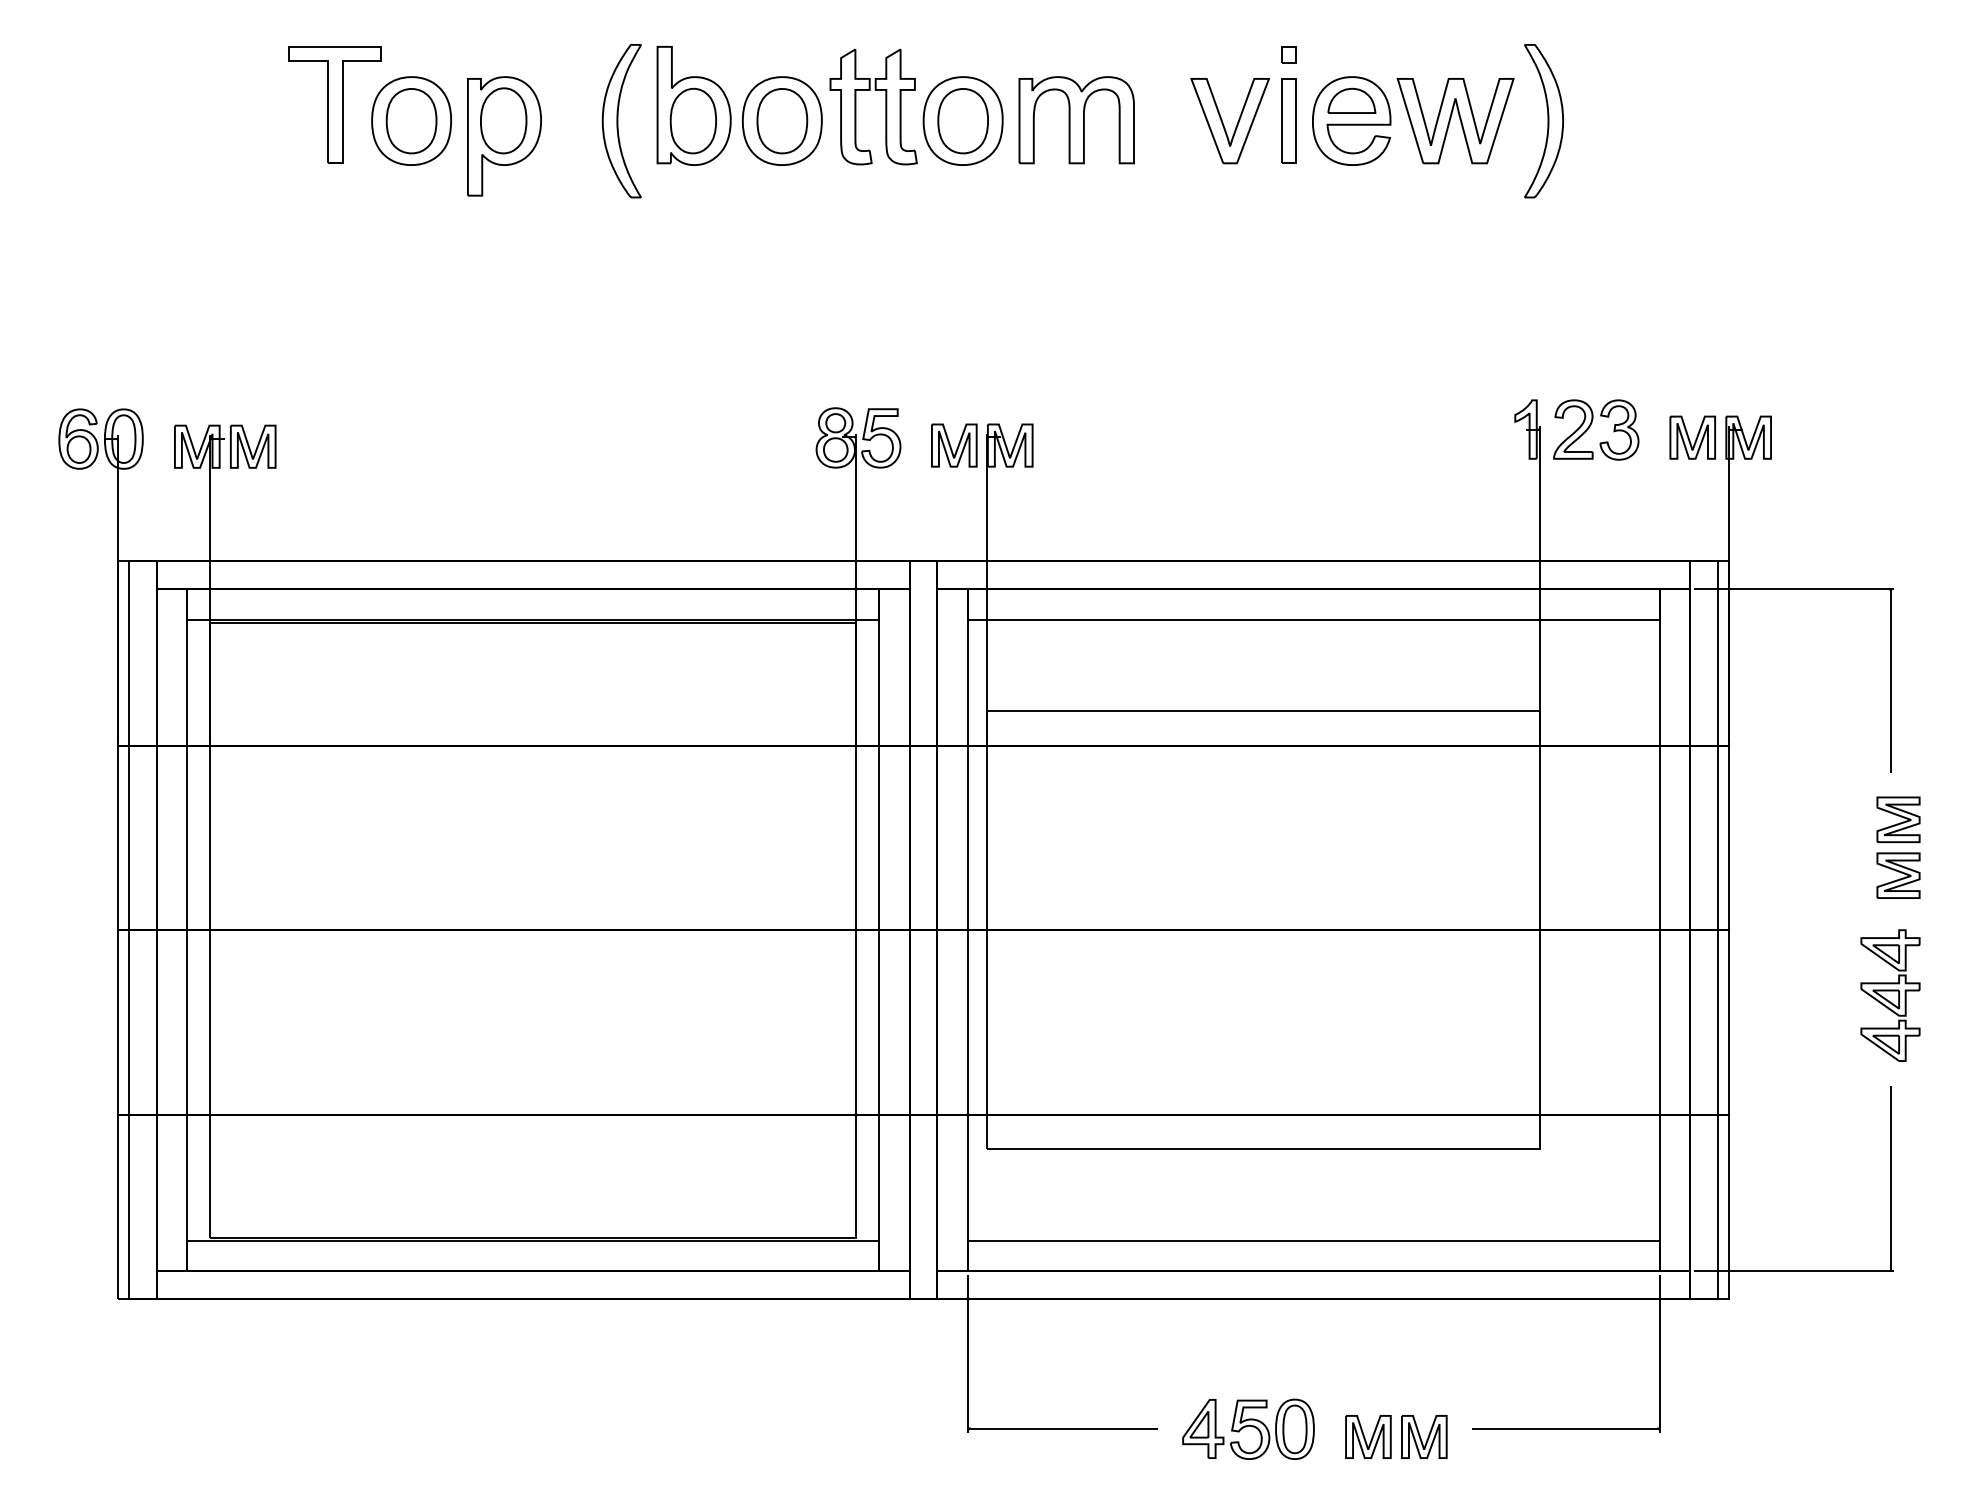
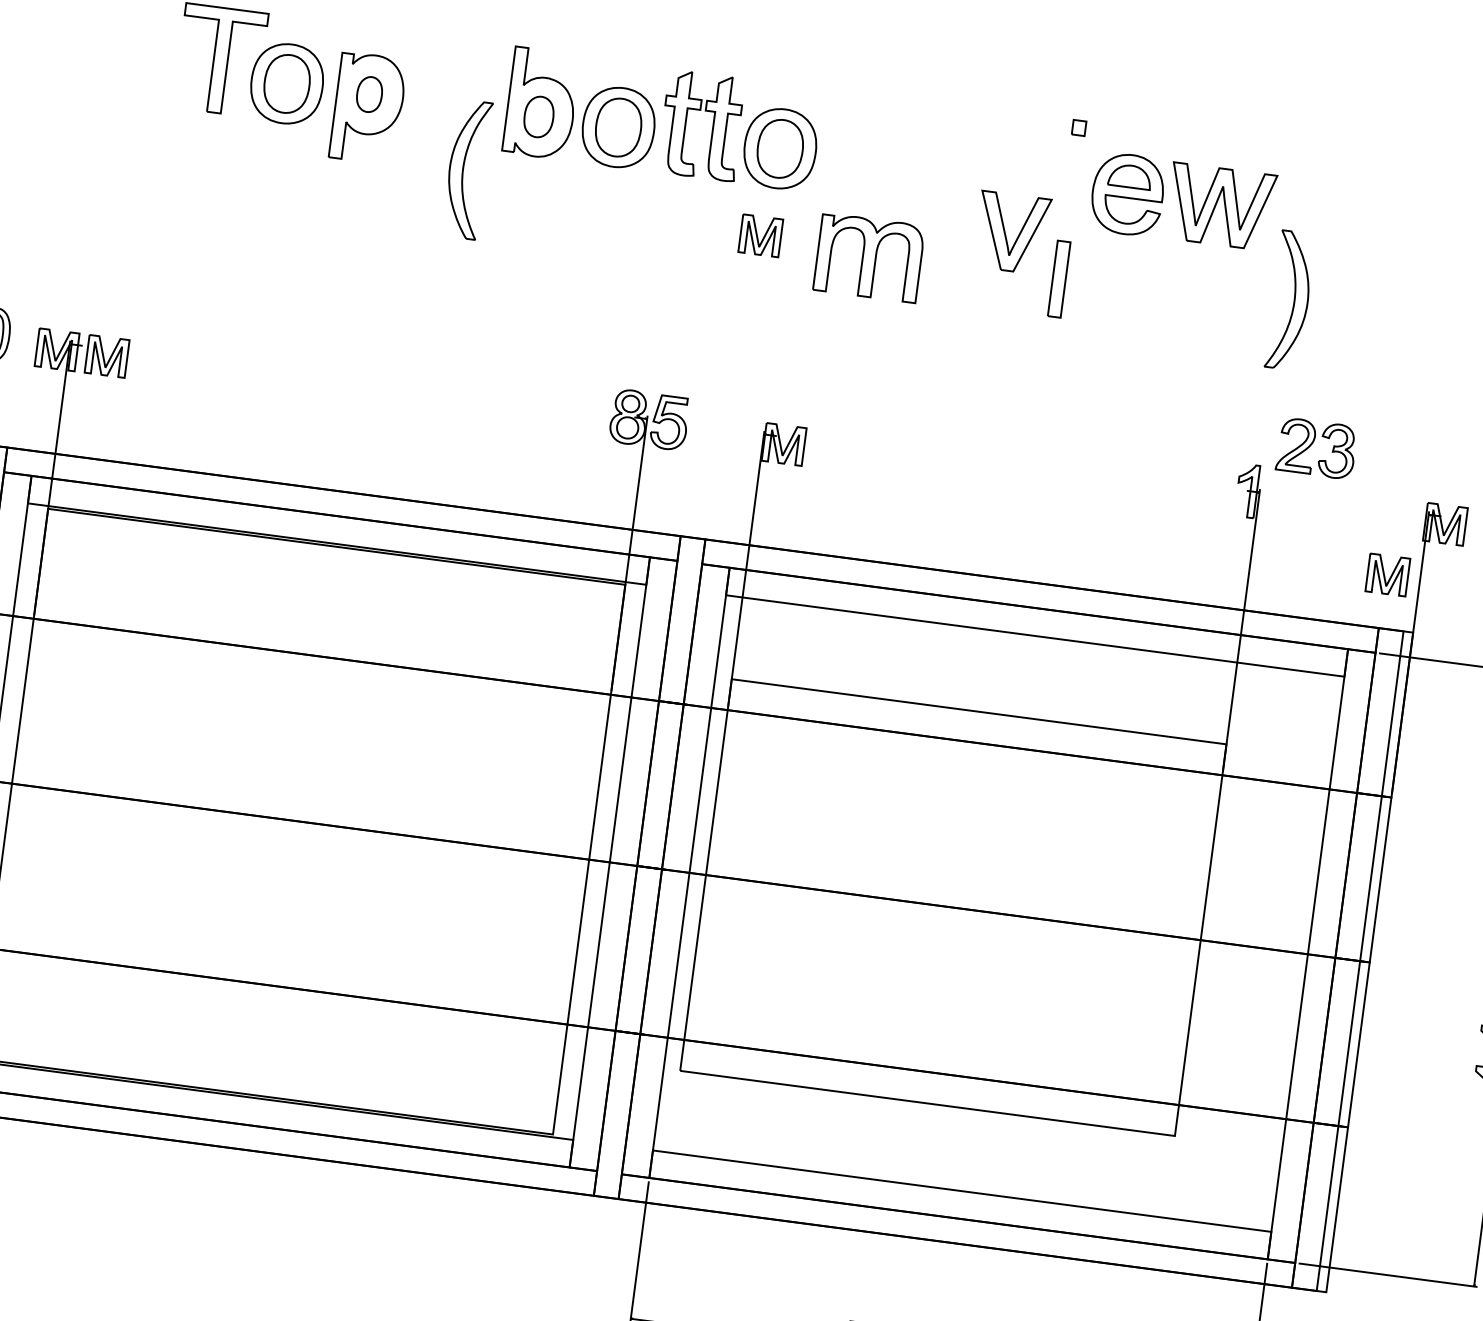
part: (503, 120) -> (369, 94), size x0.6
part: (692, 120) -> (538, 116), size x0.7
part: (1076, 120) -> (868, 258), moved
part: (1288, 120) -> (1059, 278), moved
part: (621, 121) -> (466, 169), moved
part: (1543, 121) -> (1290, 300), moved
part: (1236, 124) -> (1017, 236), moved
part: (1591, 425) -> (1313, 443), moved
part: (1692, 437) -> (1387, 574), moved
part: (954, 445) -> (760, 235), moved

